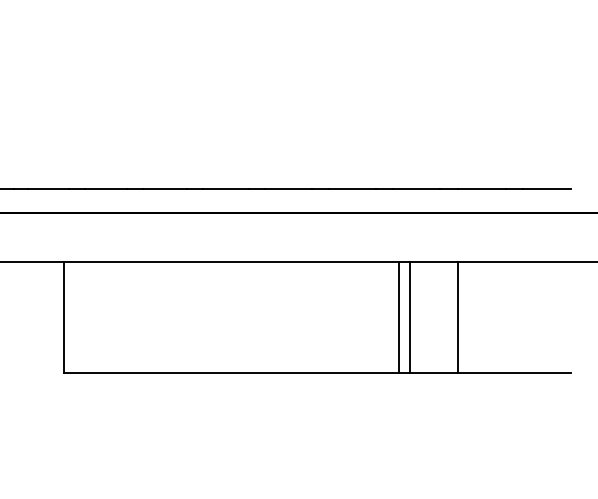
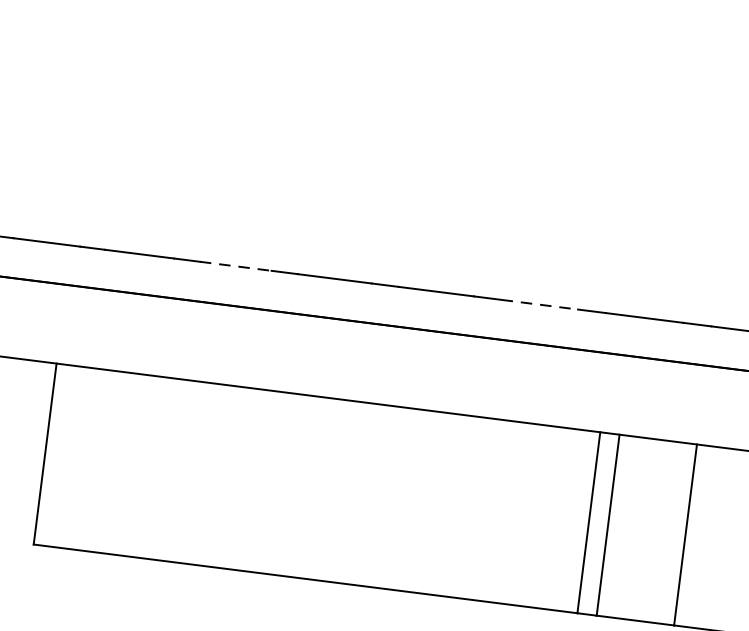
line: (165, 189) -> (236, 266), solid -> dashed
line: (352, 189) -> (540, 305), solid -> dashed

